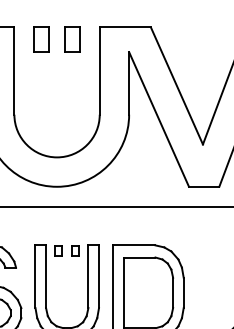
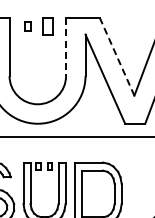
part: (41, 39) -> (27, 26), size x0.6
line: (100, 71) -> (66, 47), solid -> dashed
line: (177, 85) -> (117, 56), solid -> dashed

